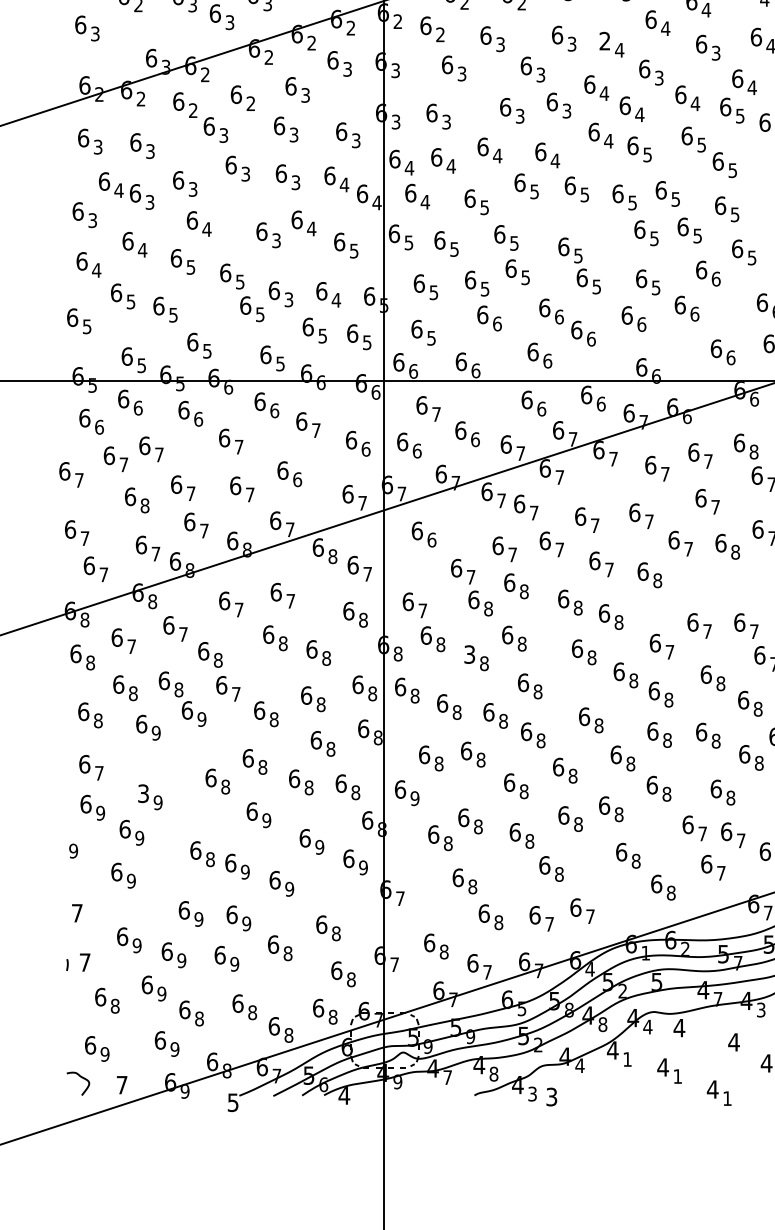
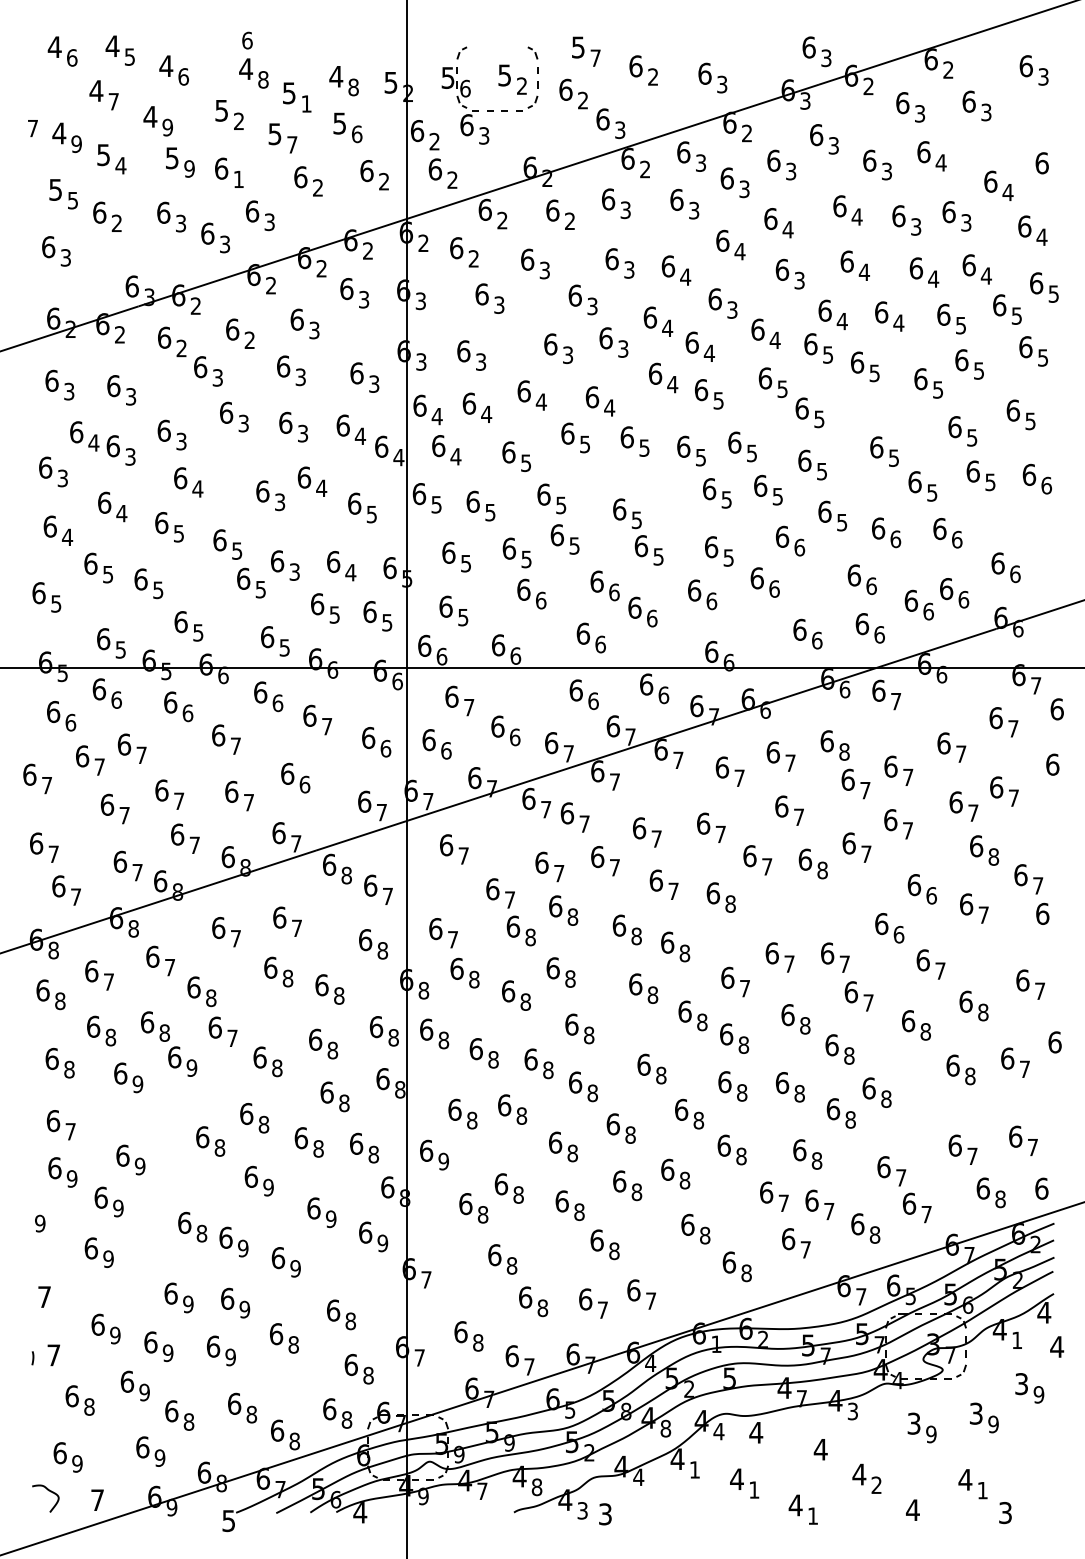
text: (605, 41) -> (668, 266), 2 -> 6
text: (144, 505) -> (124, 815), 8 -> 7
text: (431, 539) -> (463, 855), 6 -> 7
text: (469, 654) -> (508, 991), 3 -> 6
text: (143, 793) -> (122, 1155), 3 -> 6

